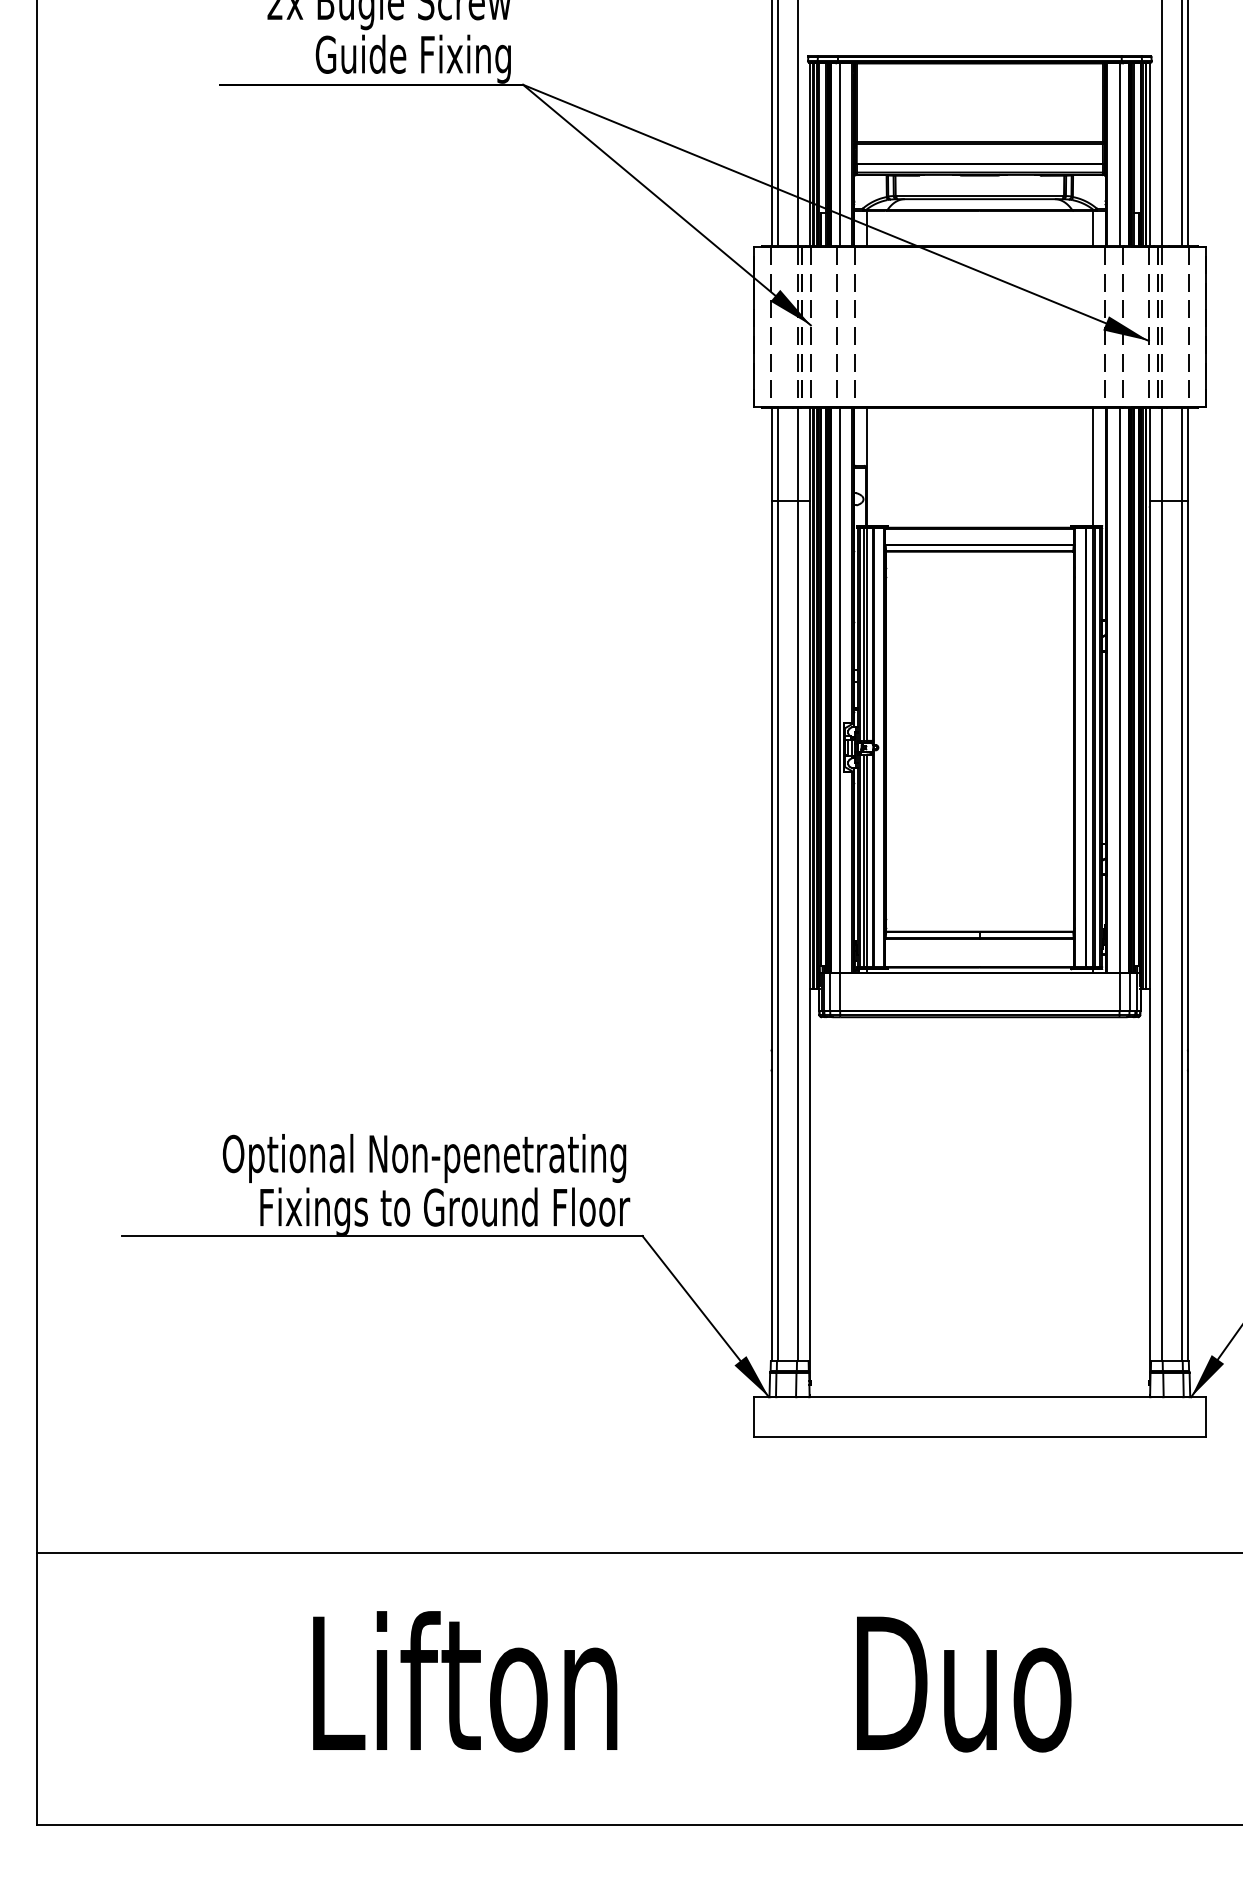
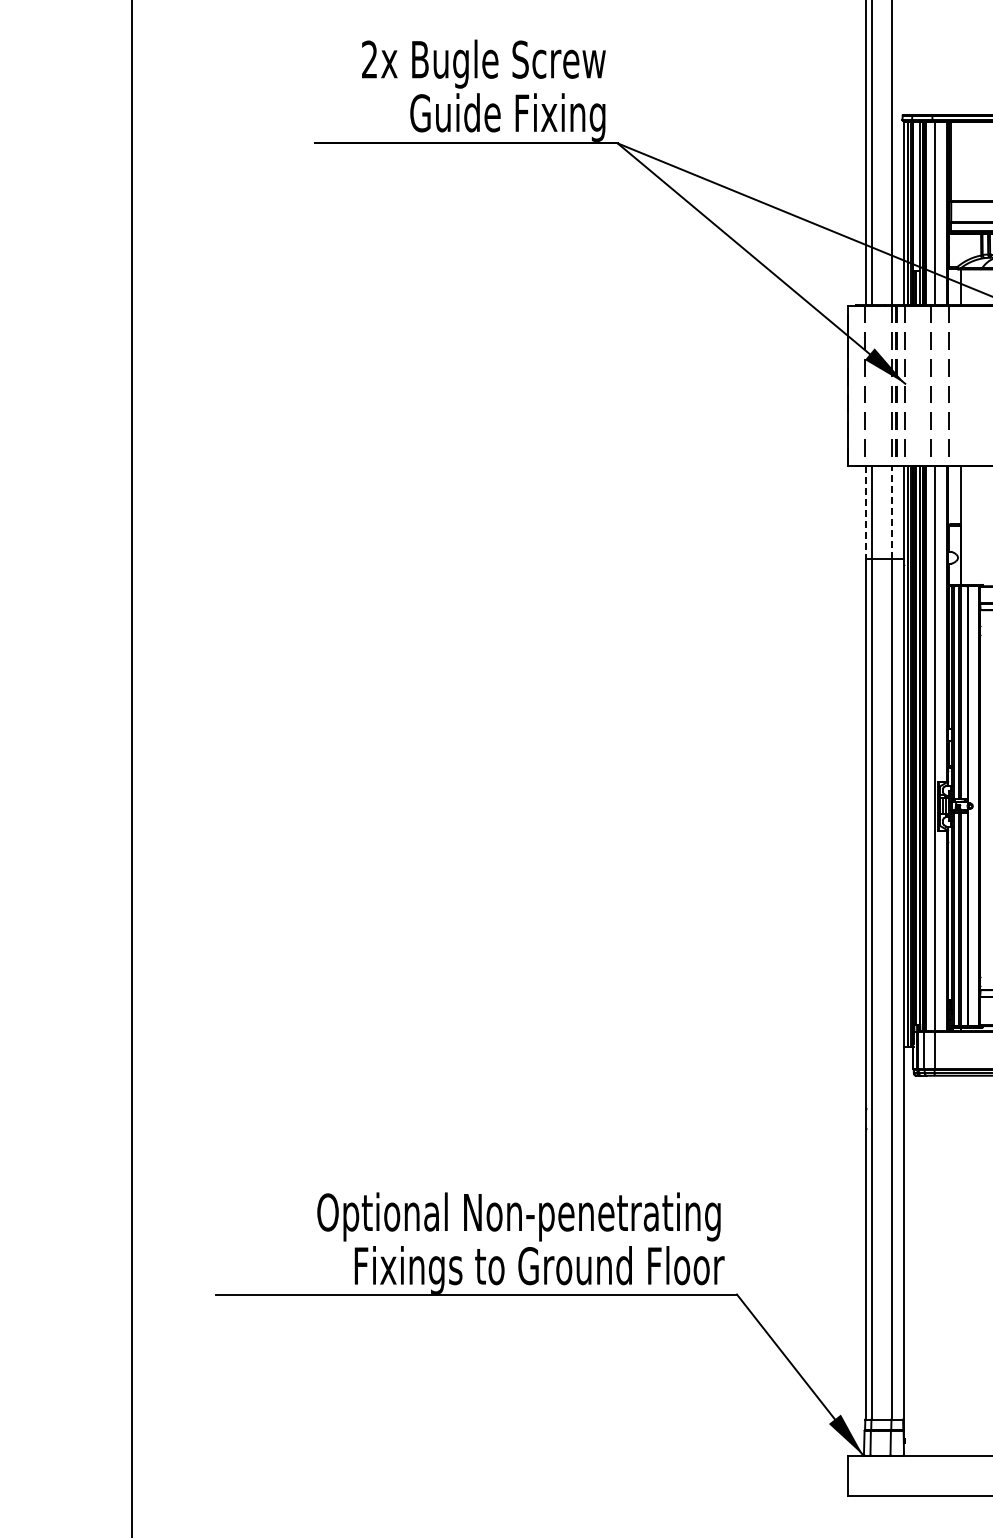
line: (771, 454) -> (865, 512), solid -> dashed
line: (797, 454) -> (891, 512), solid -> dashed

